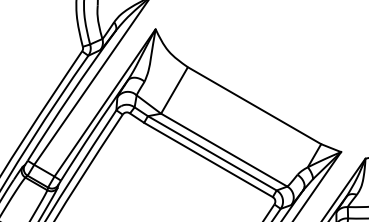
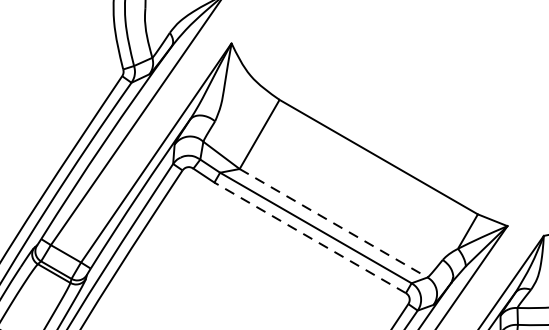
line: (224, 150) -> (334, 223), solid -> dashed
line: (208, 159) -> (310, 237), solid -> dashed

